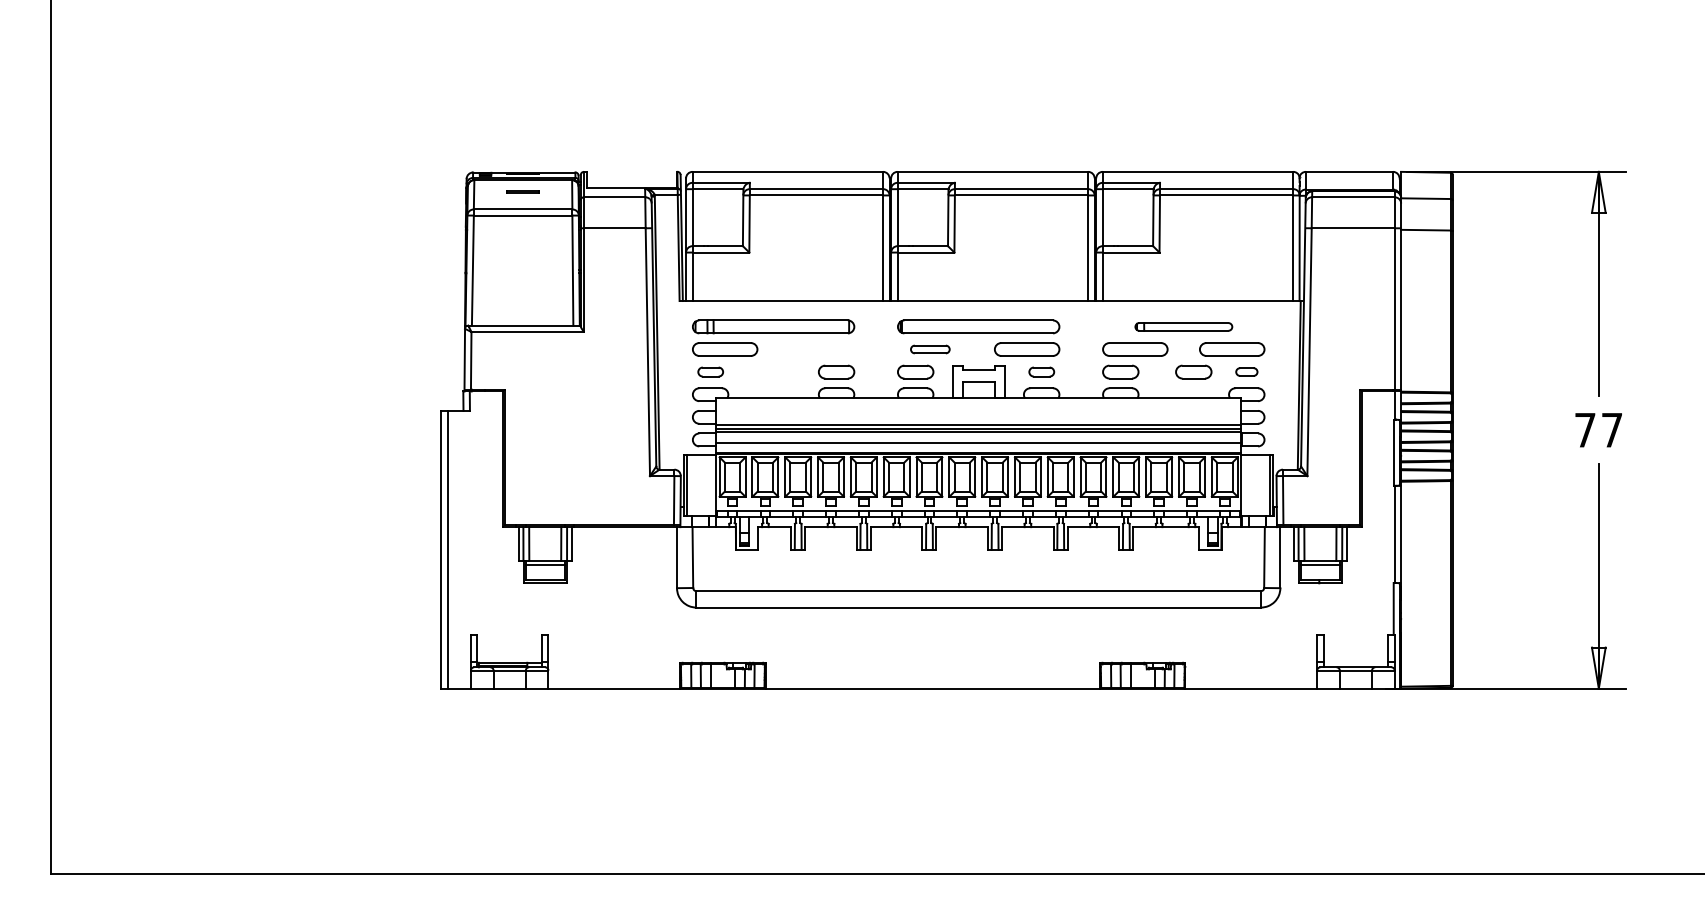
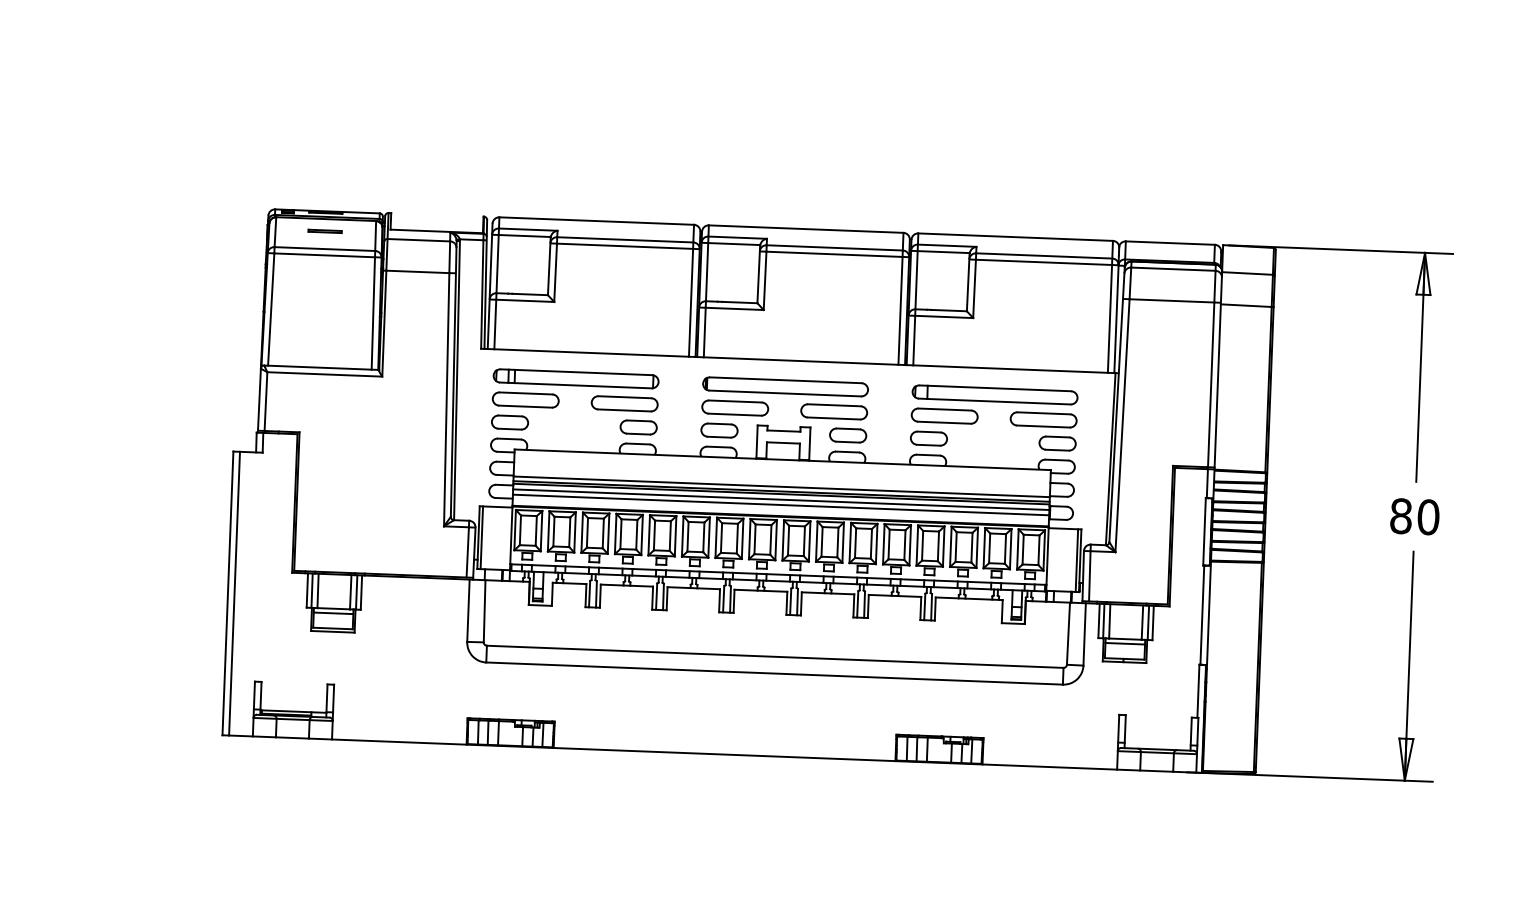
part: (1183, 326) -> (994, 394), size x1.67
part: (821, 349) -> (624, 403), added
part: (930, 349) -> (735, 408), size x1.67
part: (710, 371) -> (509, 421), size x1.43
part: (1041, 371) -> (848, 434), size x1.43
part: (1193, 371) -> (1003, 440), removed
part: (1246, 371) -> (1057, 442), size x1.67
text: (1598, 429) -> (1414, 516), 77 -> 80
line: (978, 437) -> (781, 499), added

